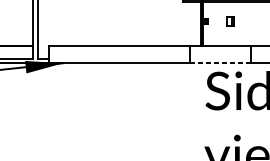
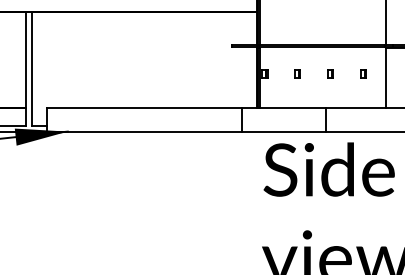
part: (230, 21) -> (297, 73), size x0.62
part: (254, 21) -> (330, 73), added
line: (220, 63) -> (284, 131), dashed -> solid

